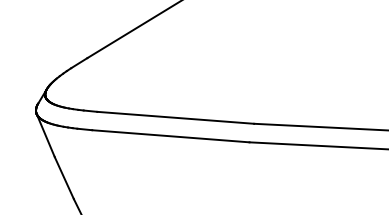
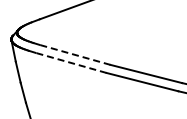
line: (176, 116) -> (75, 54), solid -> dashed
line: (171, 135) -> (71, 62), solid -> dashed

